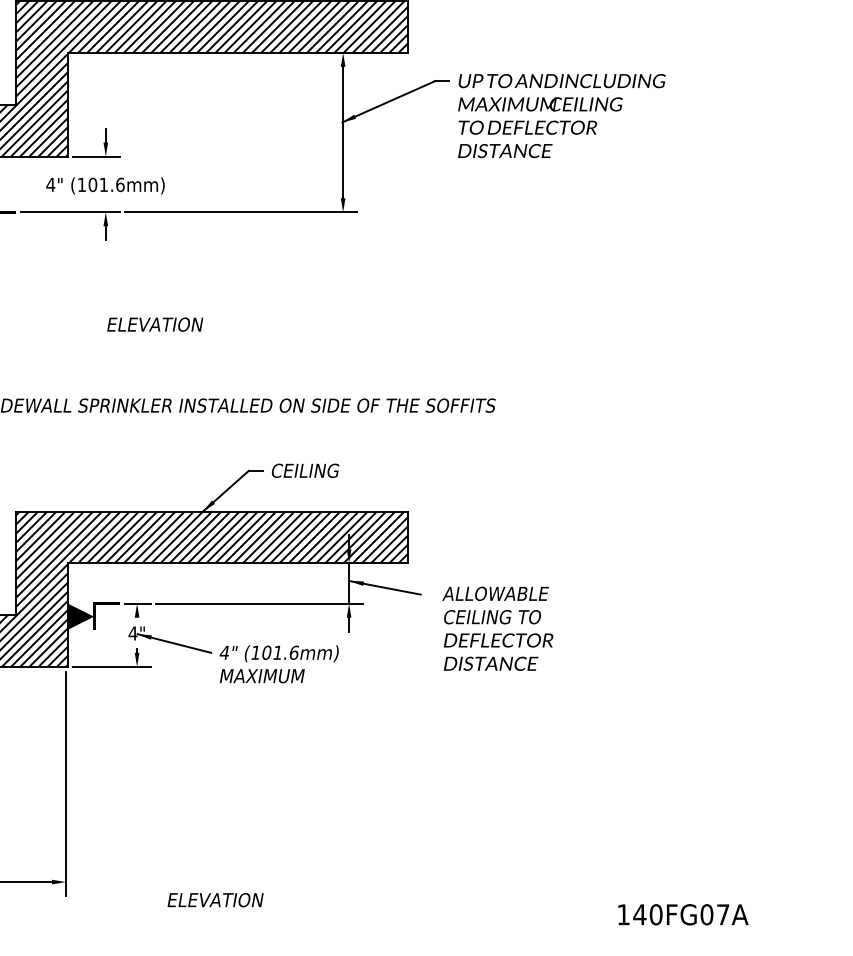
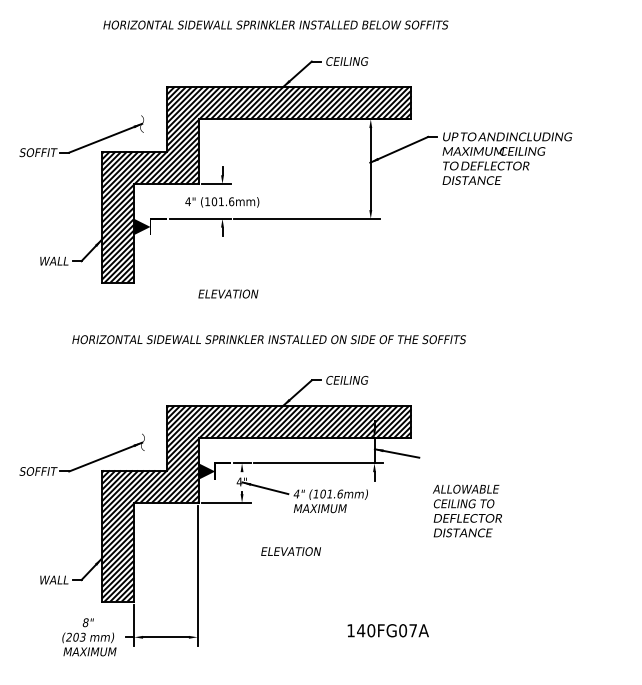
text: (155, 323) -> (228, 293), moved
text: (496, 627) -> (466, 510), moved
text: (214, 900) -> (290, 551), moved
text: (682, 914) -> (387, 630), moved

